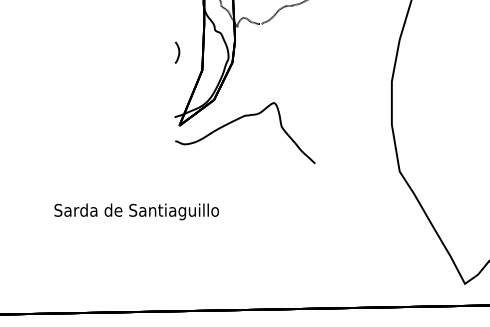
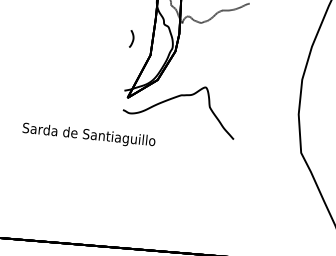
text: (136, 211) -> (88, 135), moved

